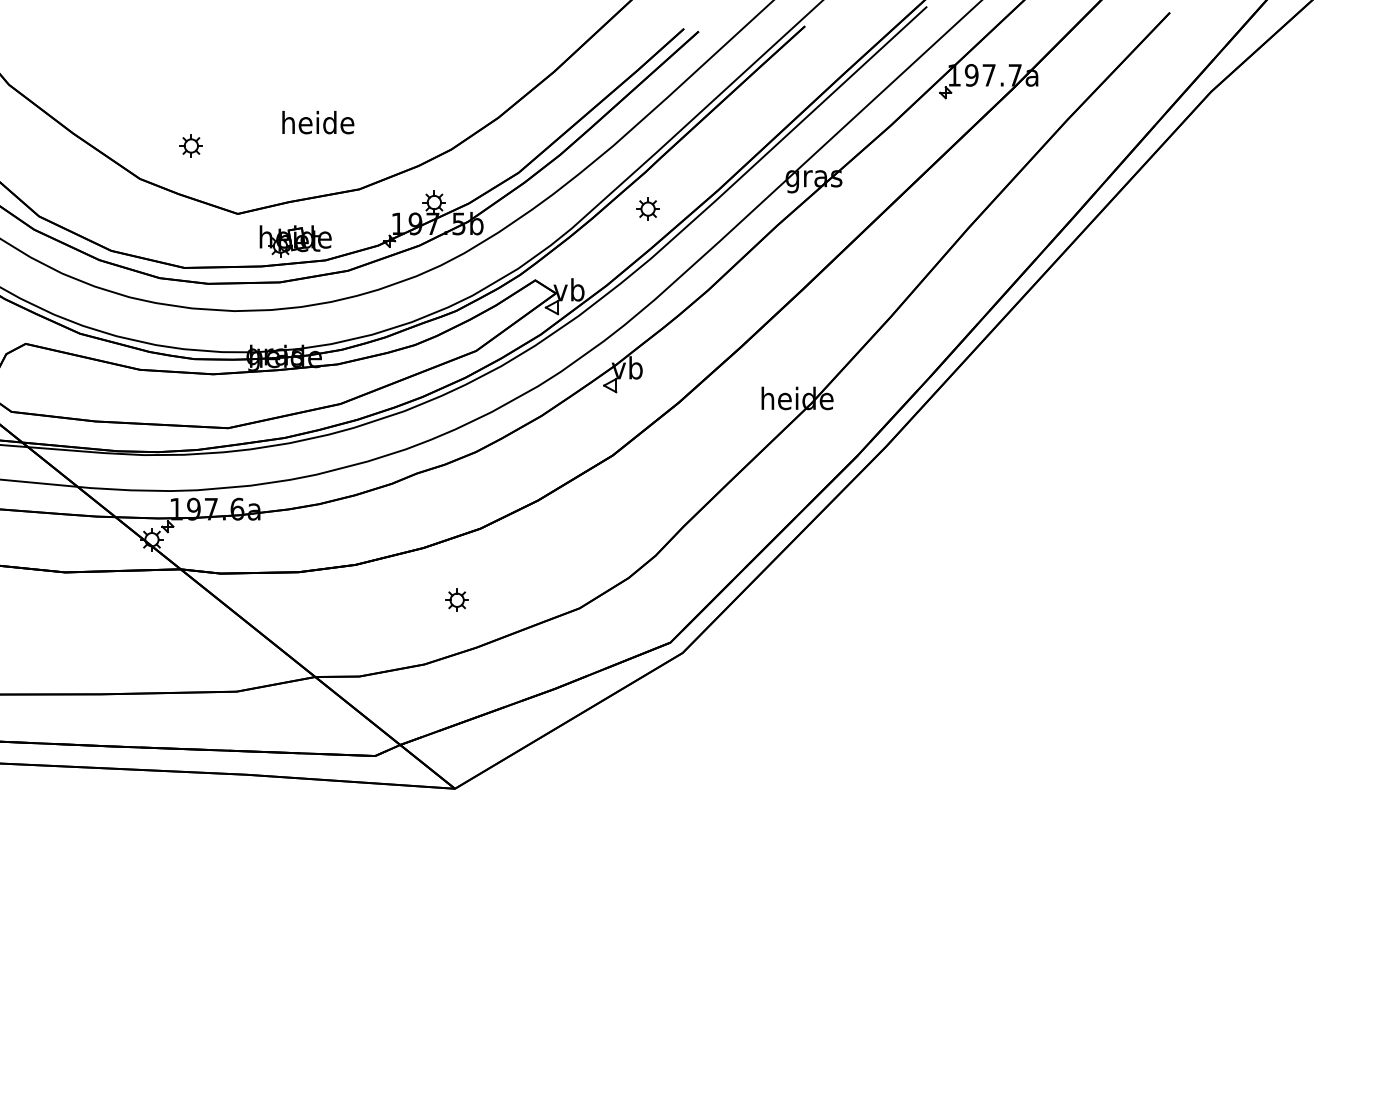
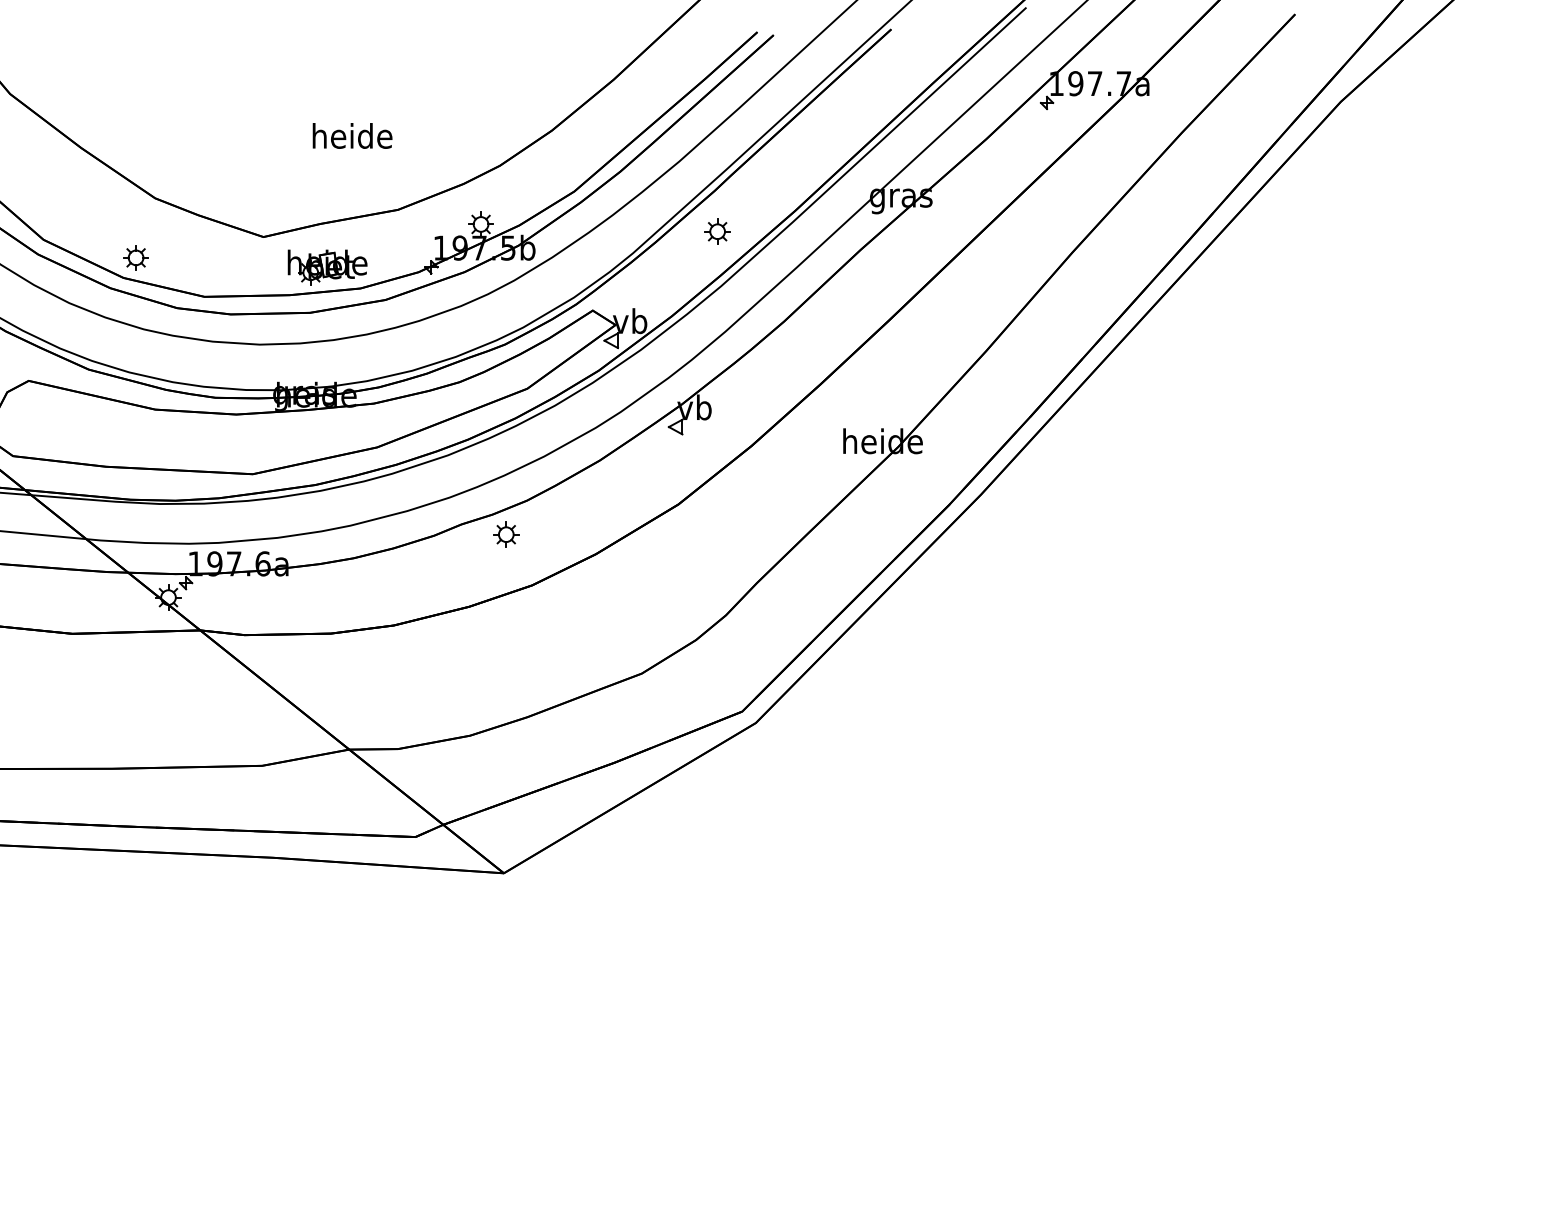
part: (190, 145) -> (135, 257), moved
part: (457, 600) -> (506, 534), moved

